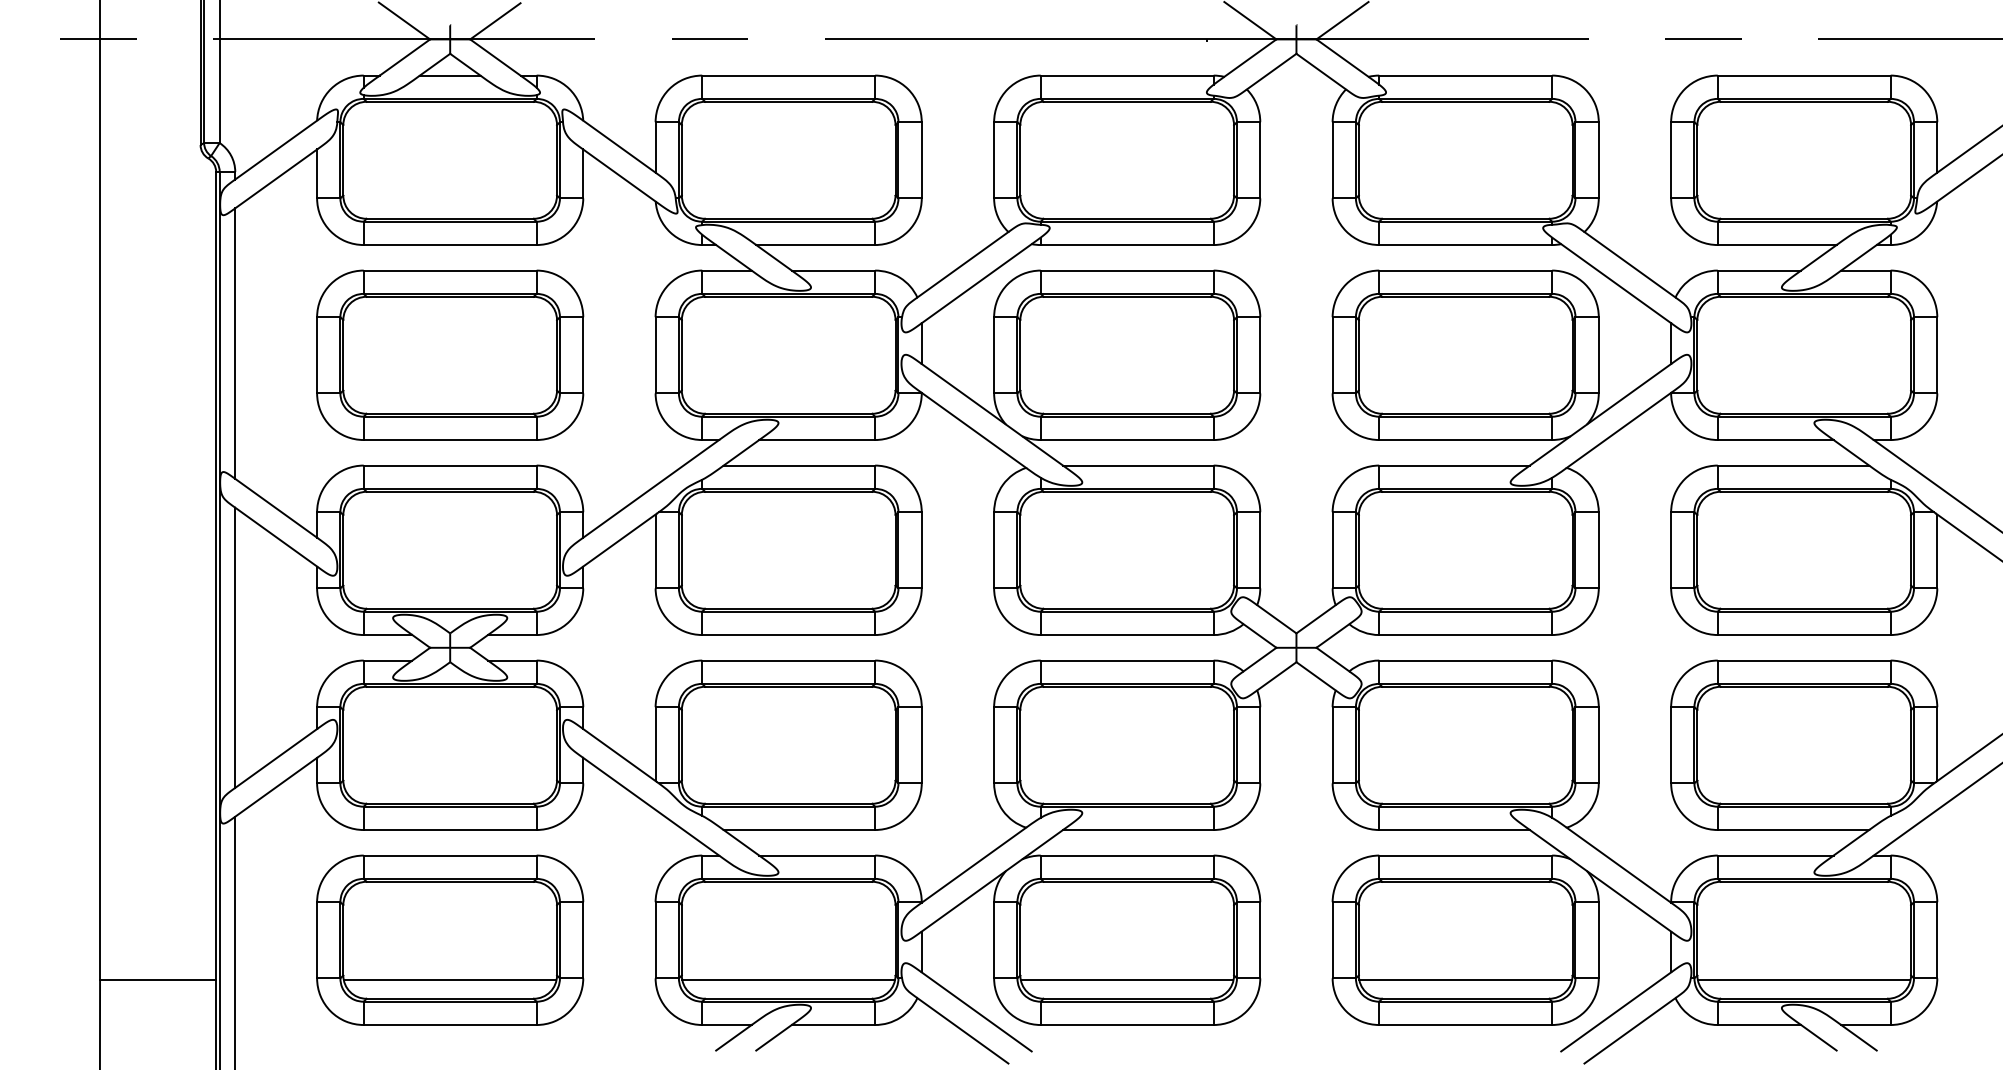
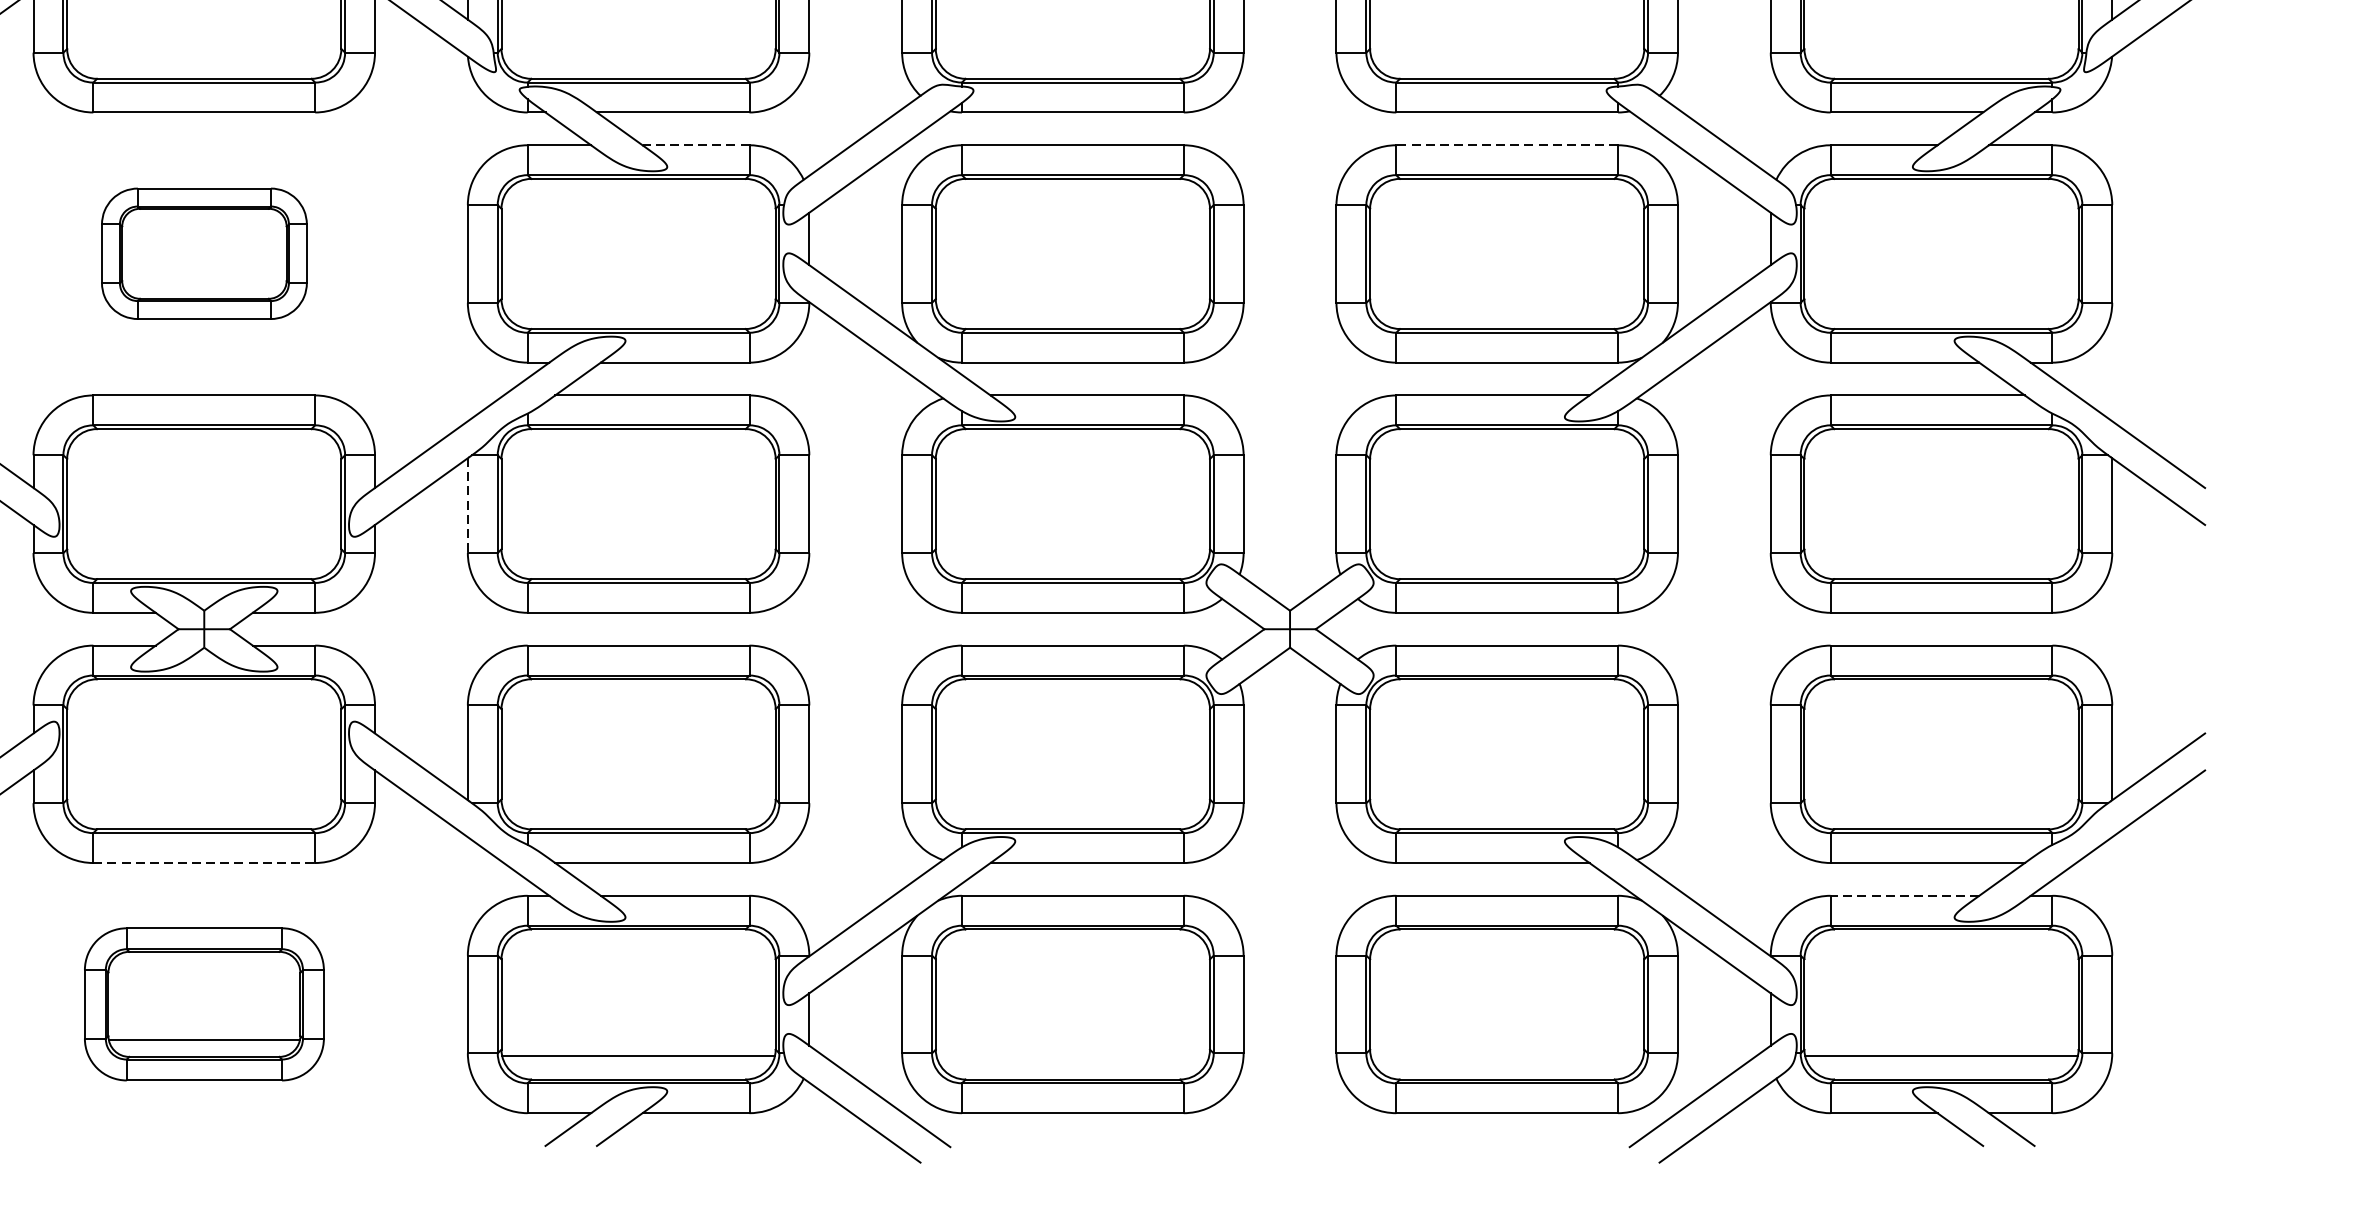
line: (833, 270) -> (696, 145), solid -> dashed
line: (1465, 270) -> (1506, 145), solid -> dashed
part: (450, 354) -> (204, 252), size x0.6
line: (655, 551) -> (467, 505), solid -> dashed
line: (450, 830) -> (204, 863), solid -> dashed
line: (1775, 855) -> (1904, 895), solid -> dashed
part: (450, 939) -> (204, 1003), size x0.7
line: (1126, 980) -> (1071, 1056), removed
line: (1465, 980) -> (1506, 1056), removed

